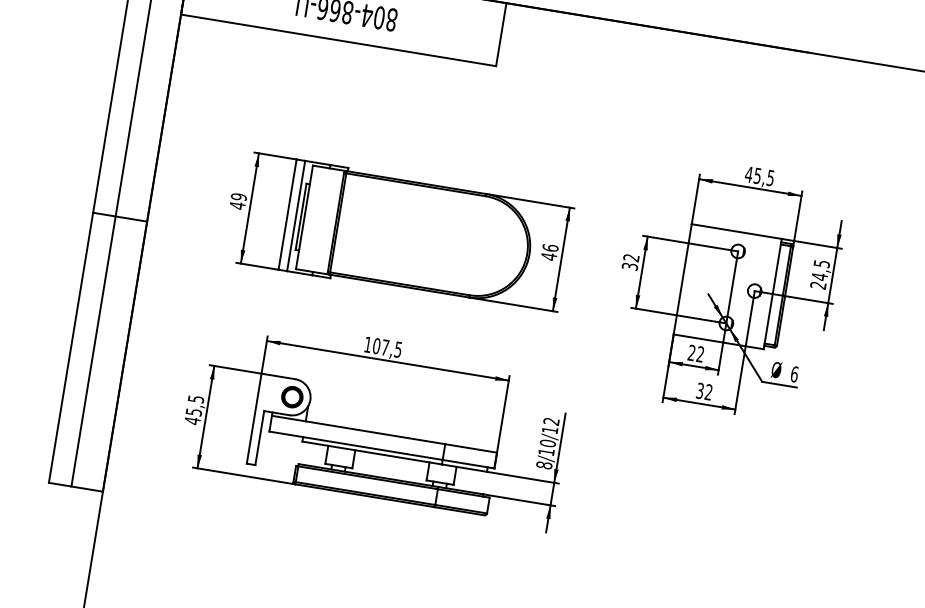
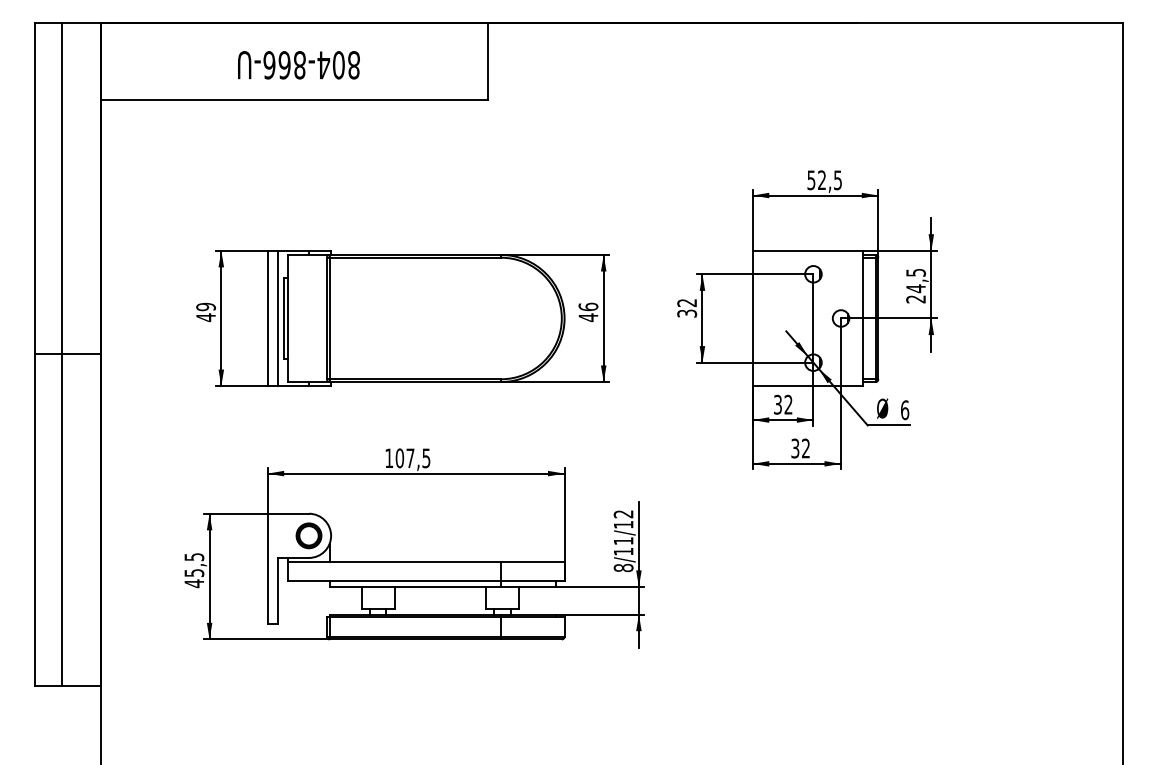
text: (753, 175) -> (816, 180), 45,5 -> 52,5
text: (691, 352) -> (777, 404), 22 -> 32
text: (547, 443) -> (623, 541), 8/10/12 -> 8/11/12

